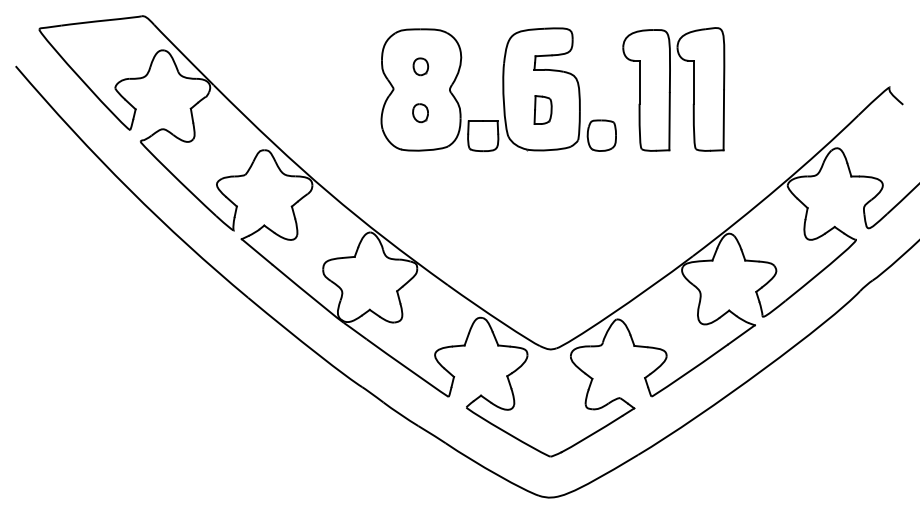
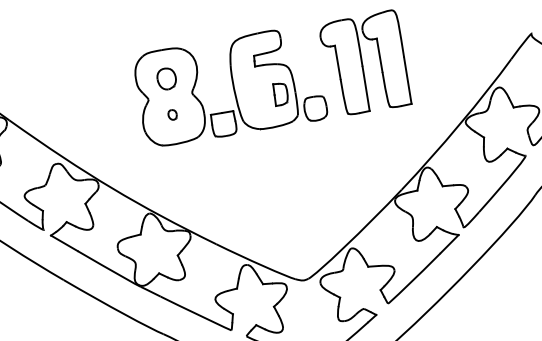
part: (420, 66) -> (166, 78), size x1.6
part: (542, 109) -> (280, 93), moved
part: (420, 113) -> (172, 115), size x0.7

